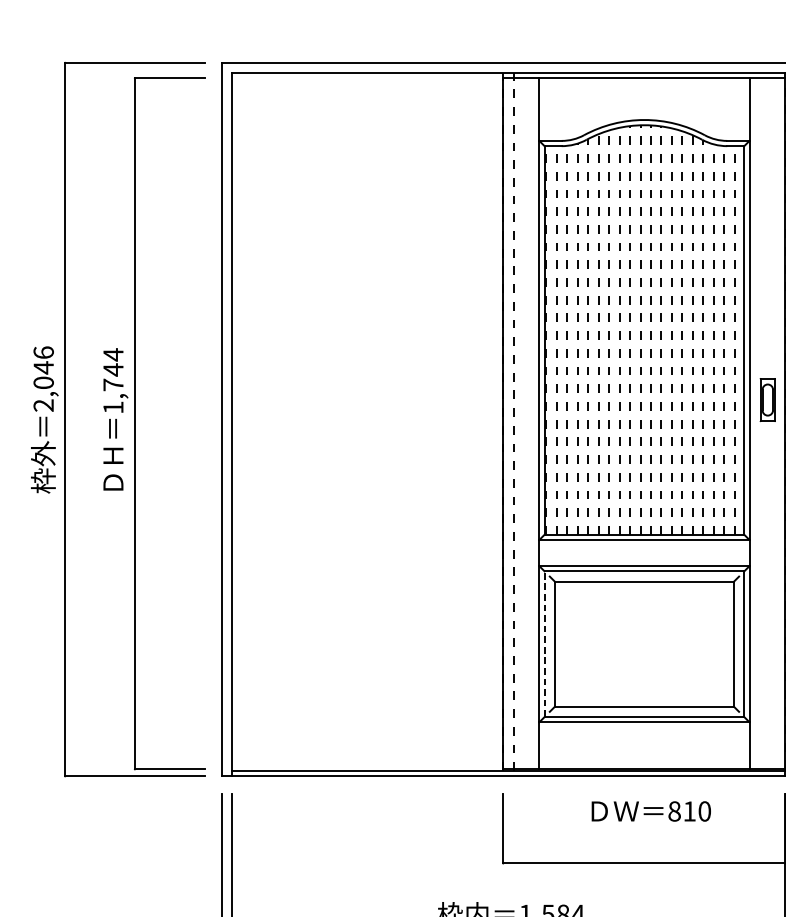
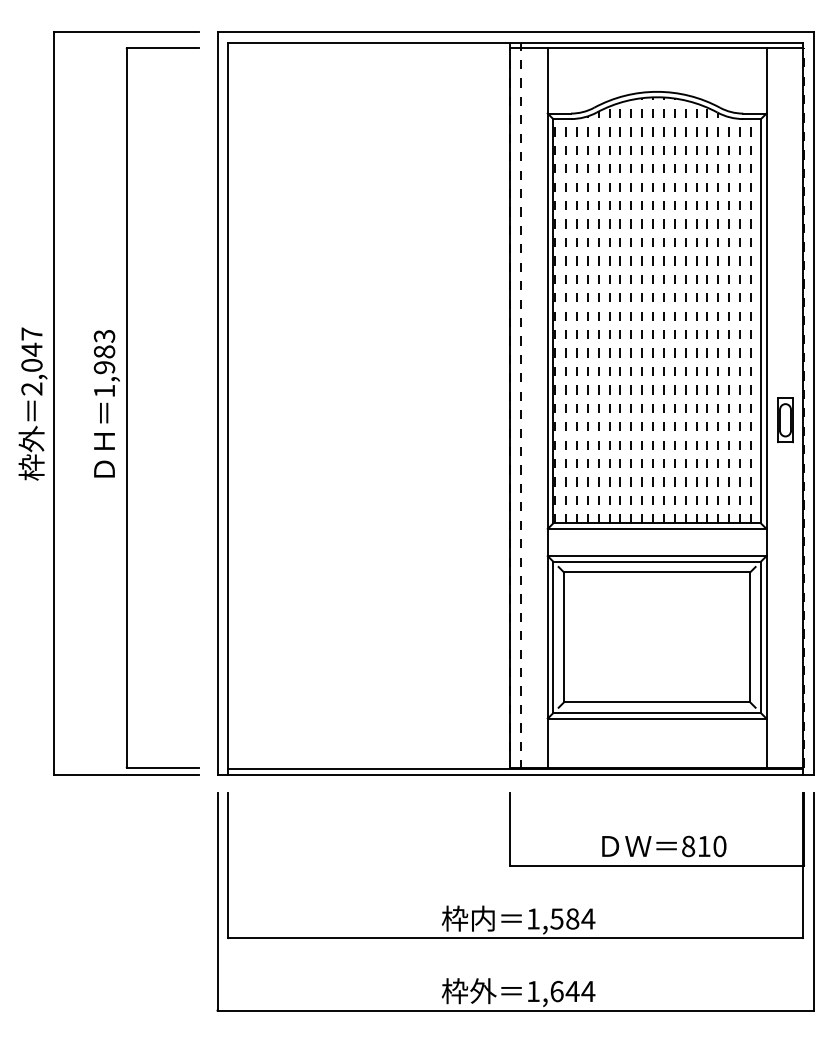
text: (43, 352) -> (31, 333), 2,046 -> 2,047
text: (113, 369) -> (104, 351), 1,744 -> 1,983
part: (767, 400) -> (785, 420), moved
line: (544, 644) -> (553, 637), dashed -> solid
text: (651, 811) -> (664, 846), moved

